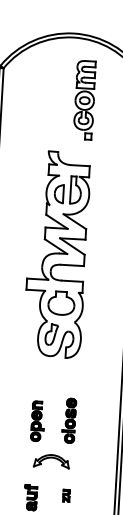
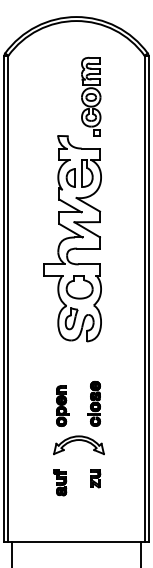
part: (85, 99) -> (91, 96), moved
part: (51, 461) -> (78, 445), size x1.43
part: (66, 495) -> (95, 478), size x1.43

